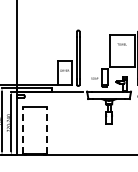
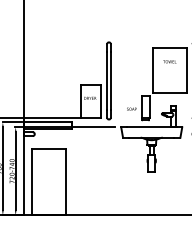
line: (22, 130) -> (31, 181), dashed -> solid
line: (47, 130) -> (66, 181), dashed -> solid

